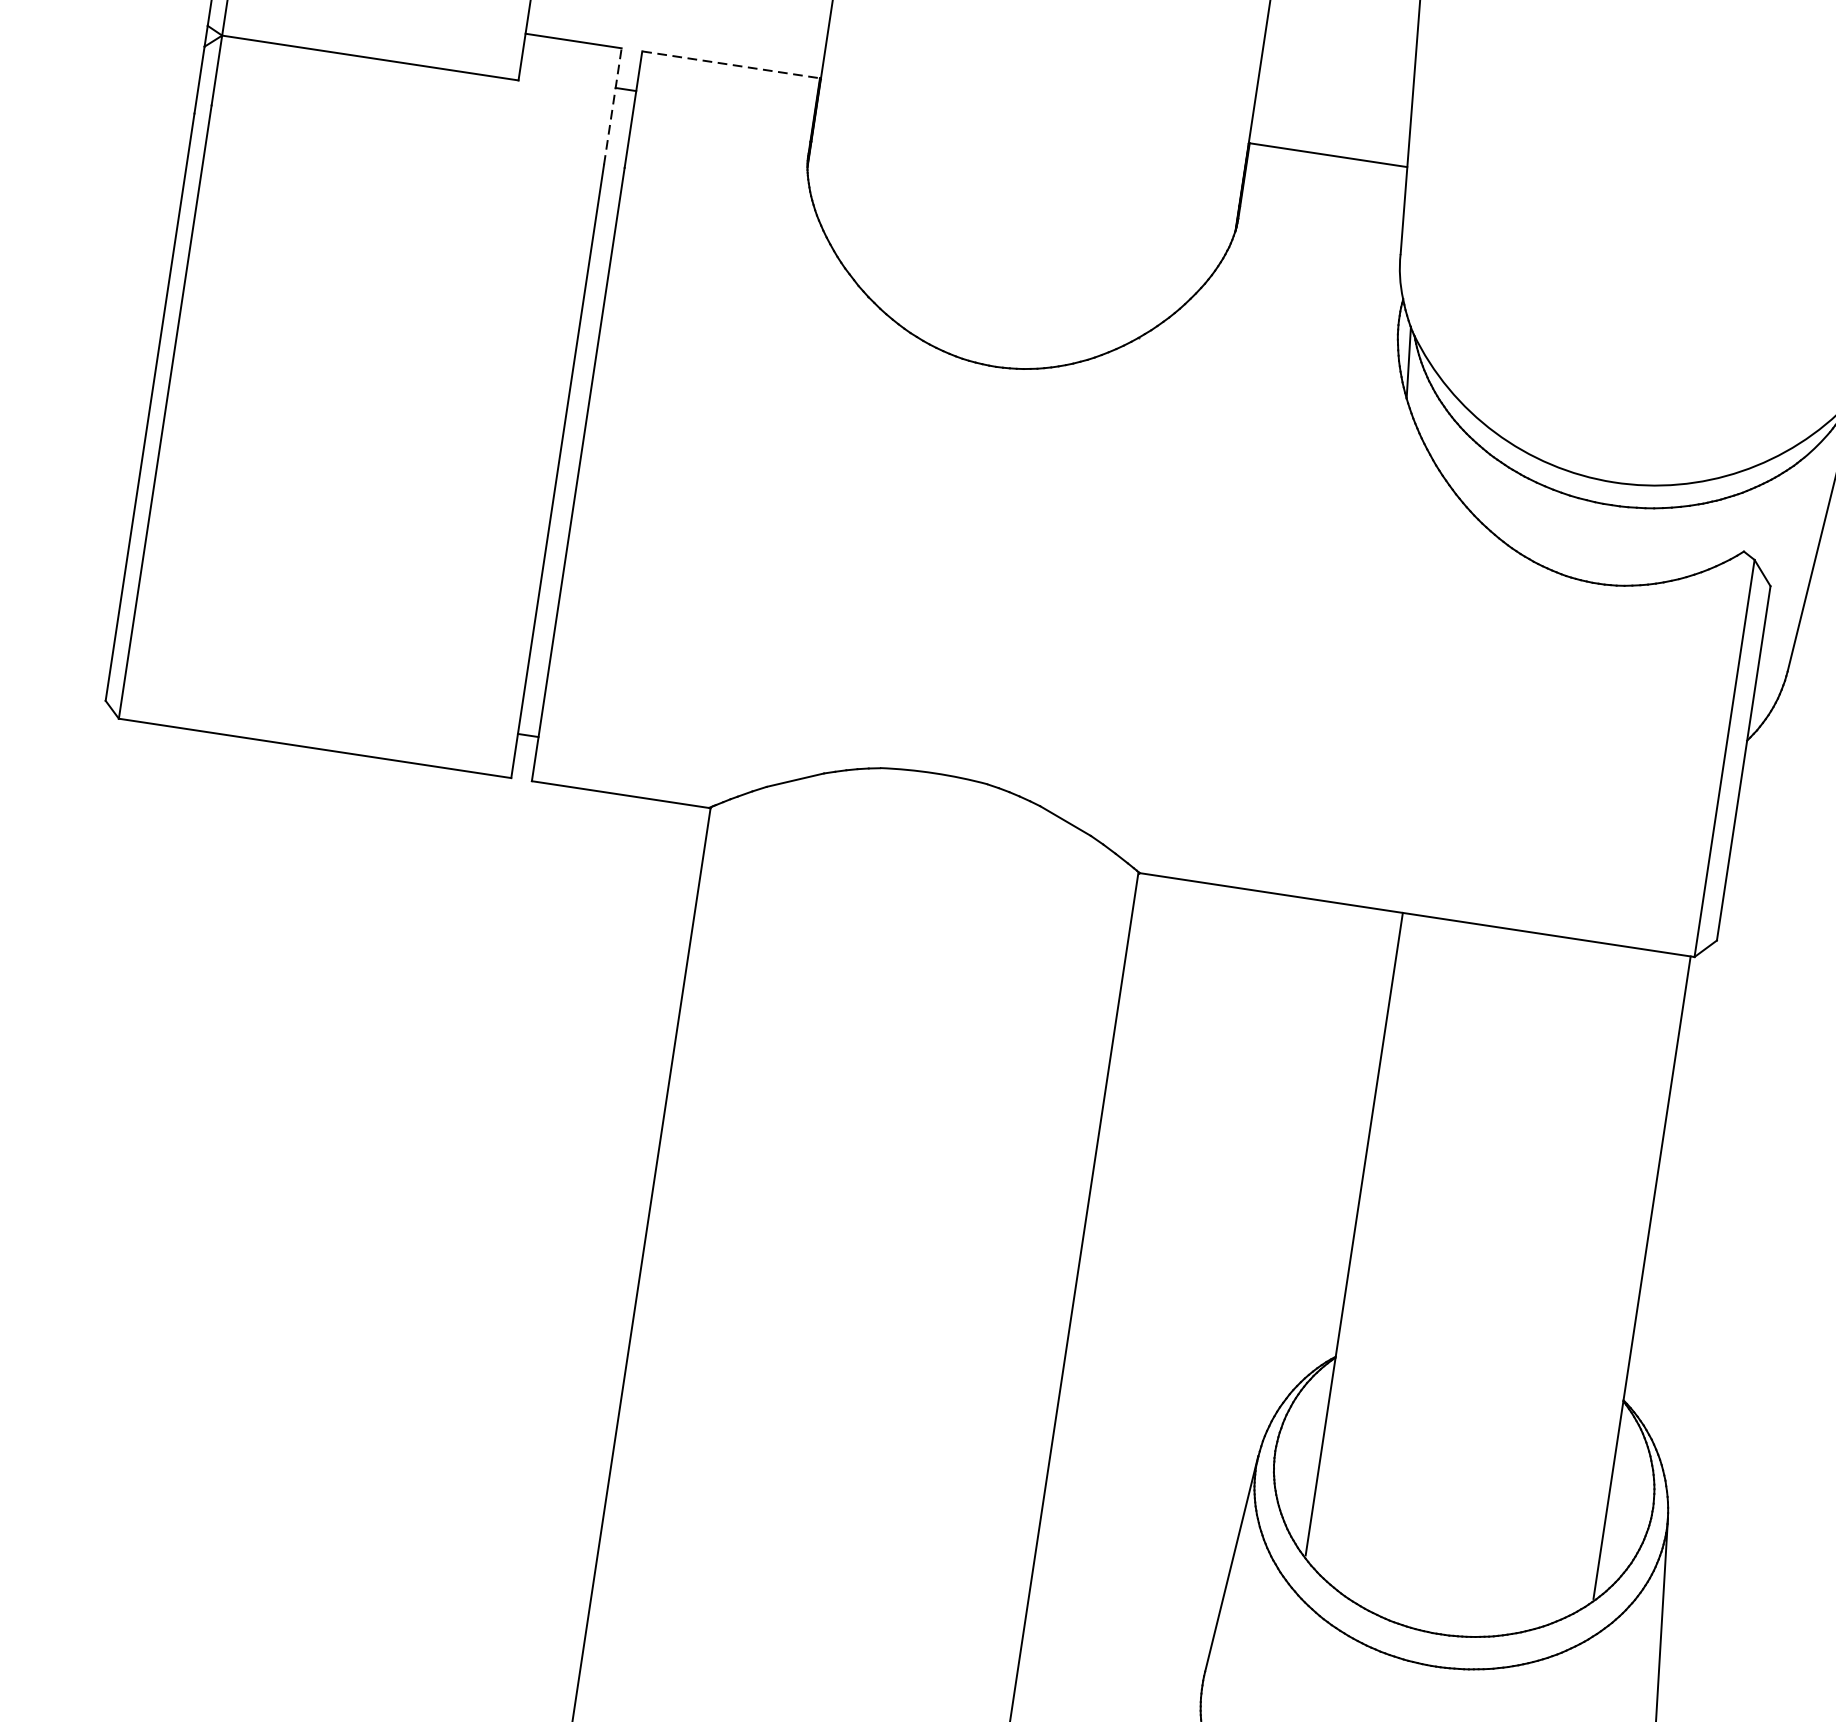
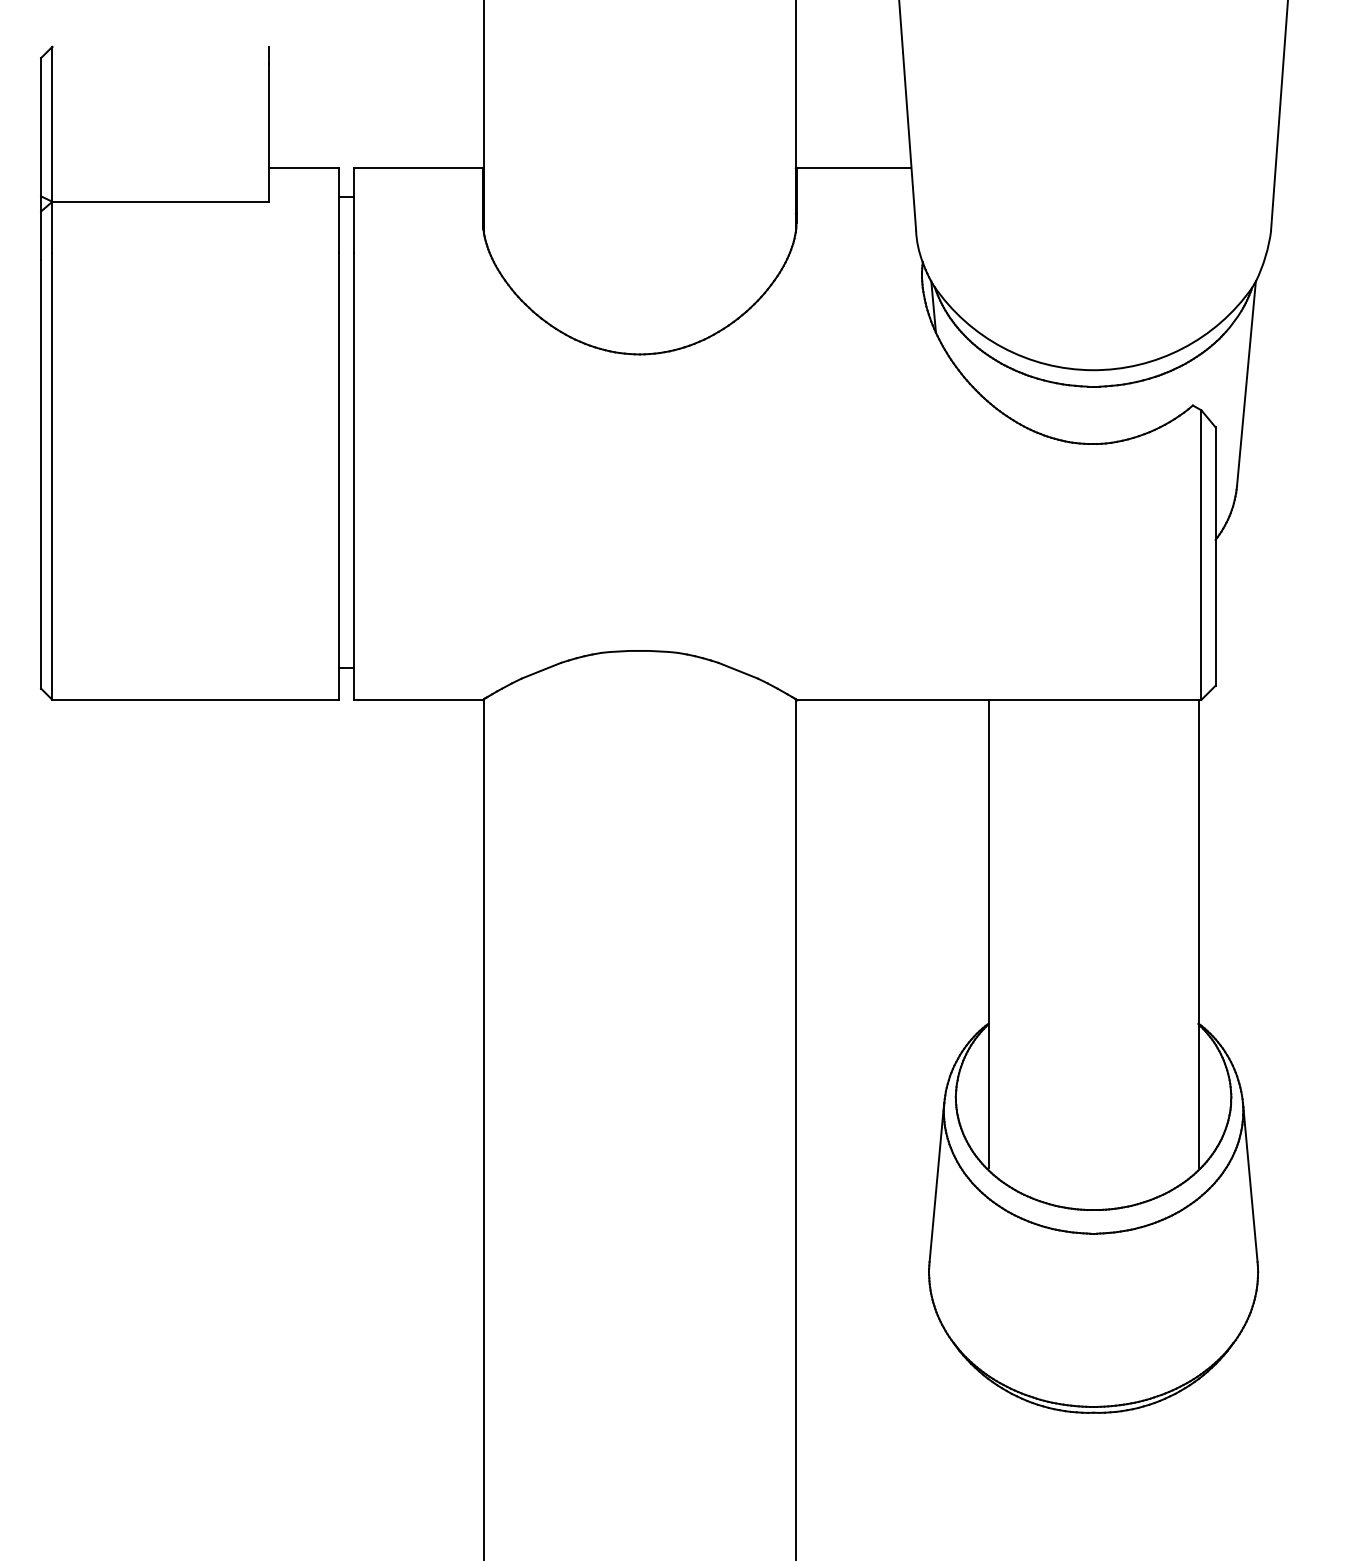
line: (731, 64) -> (418, 167), dashed -> solid
line: (612, 105) -> (338, 209), dashed -> solid

